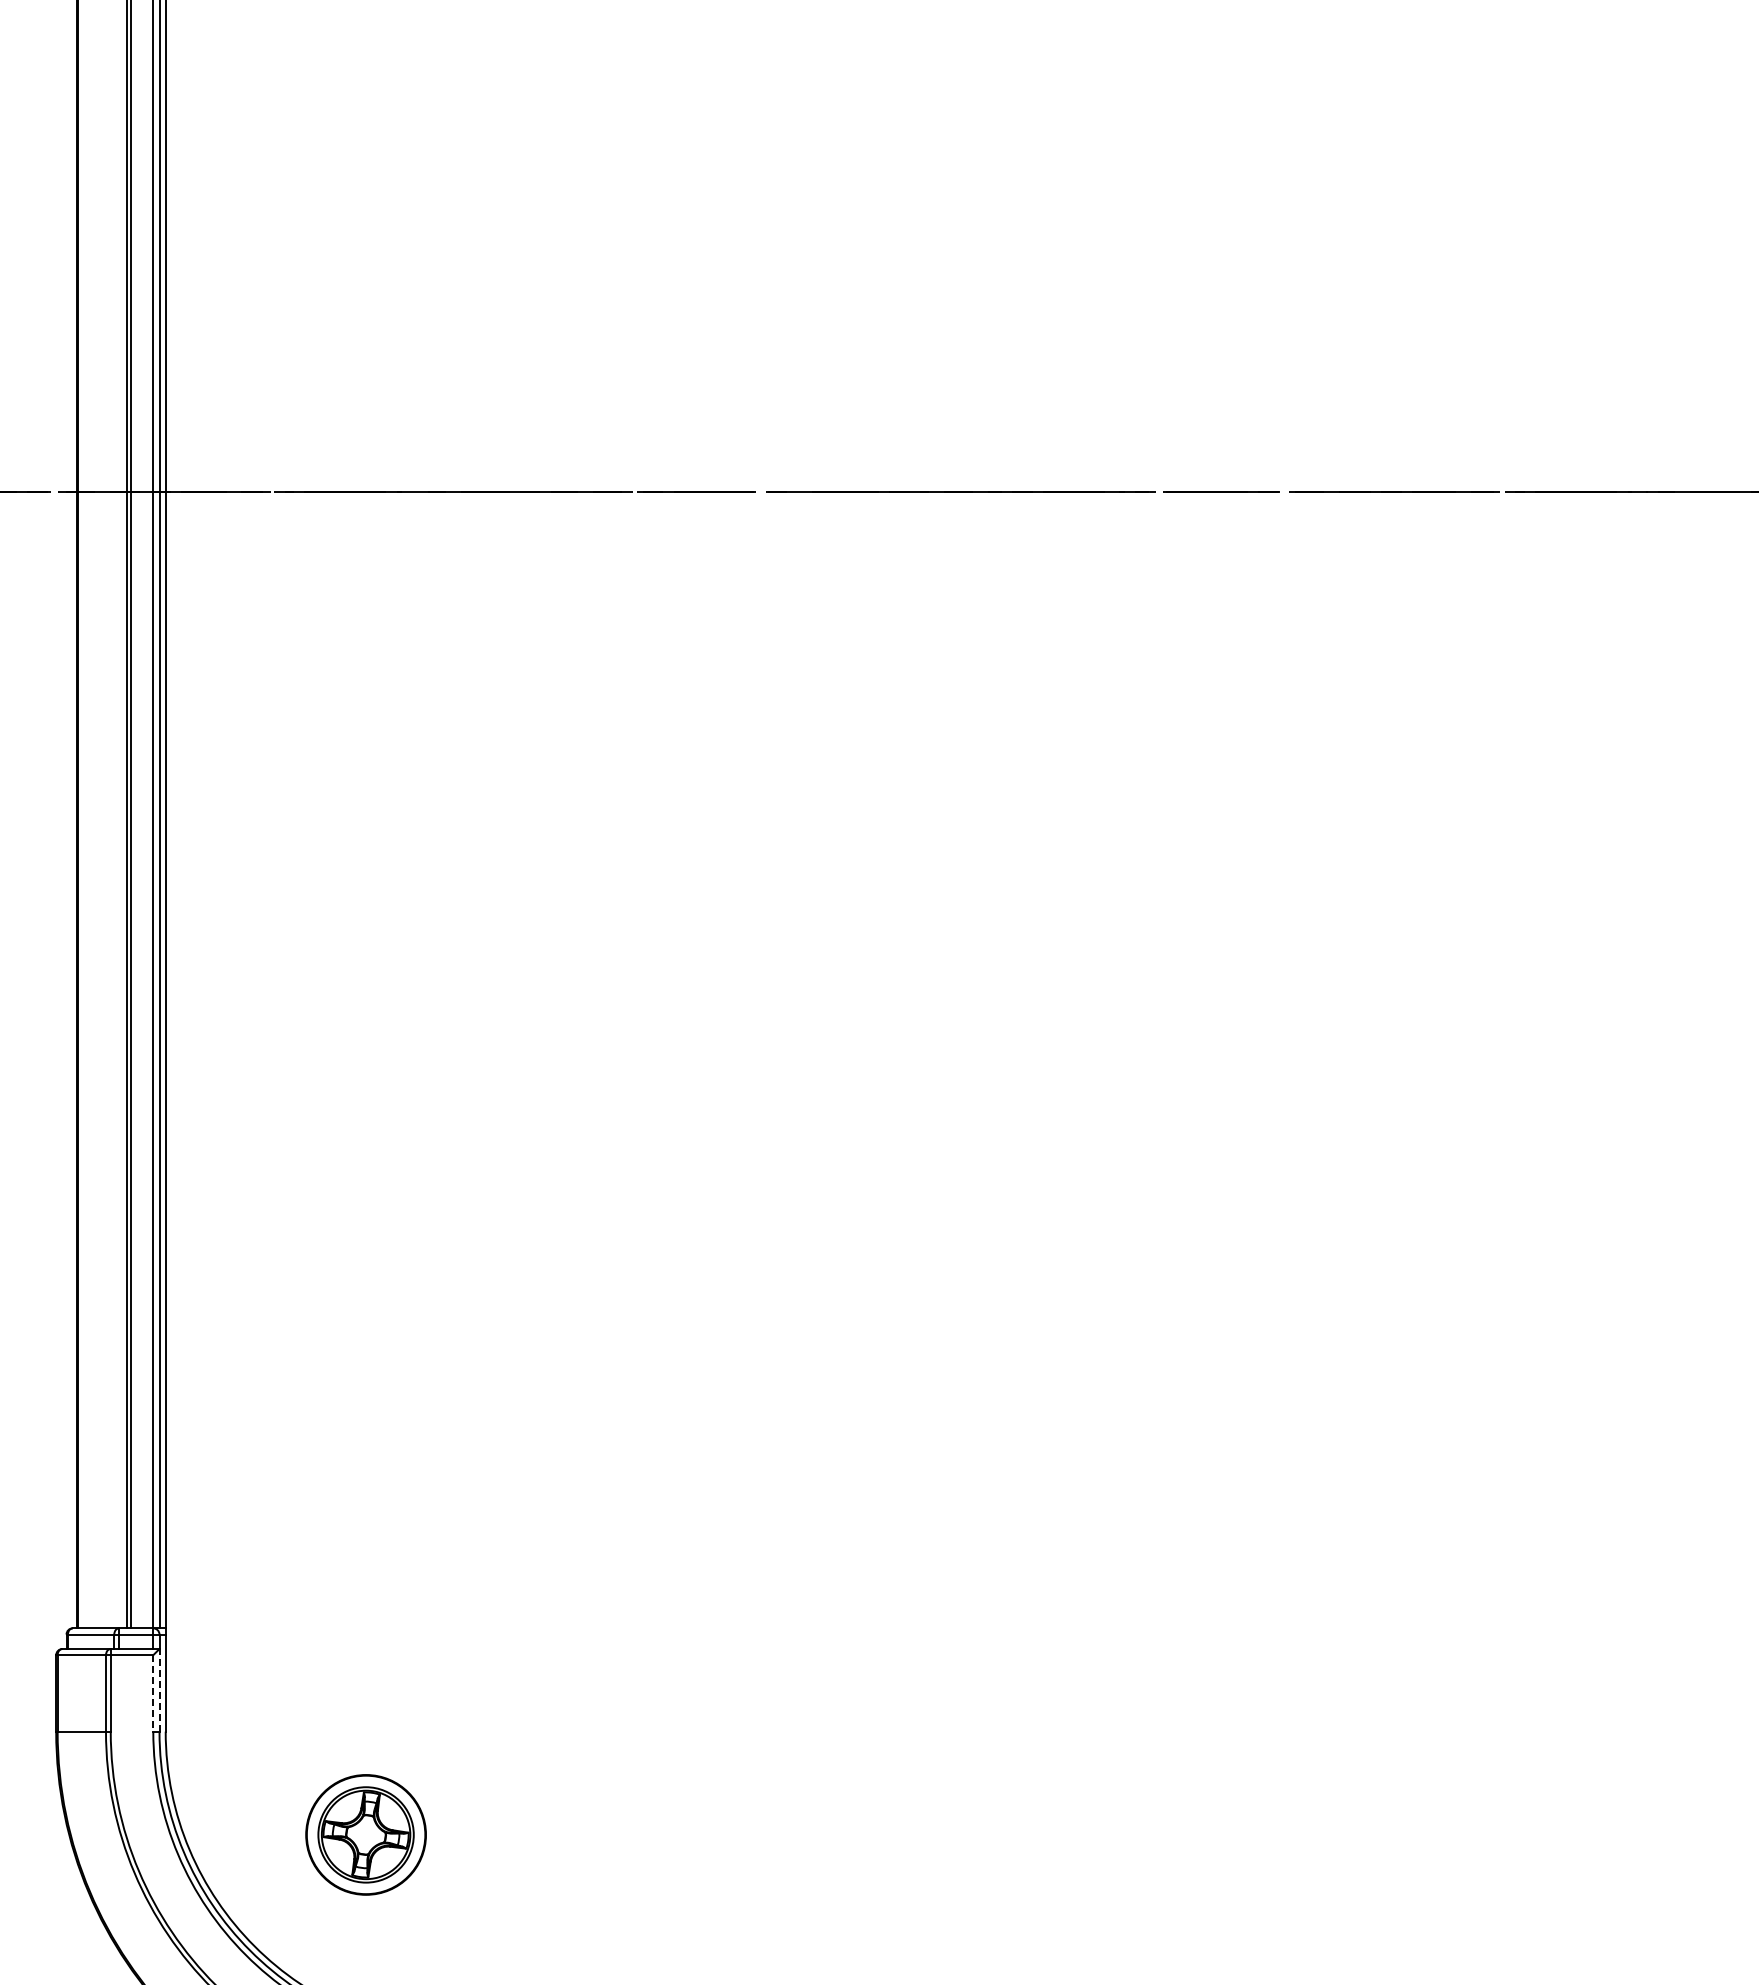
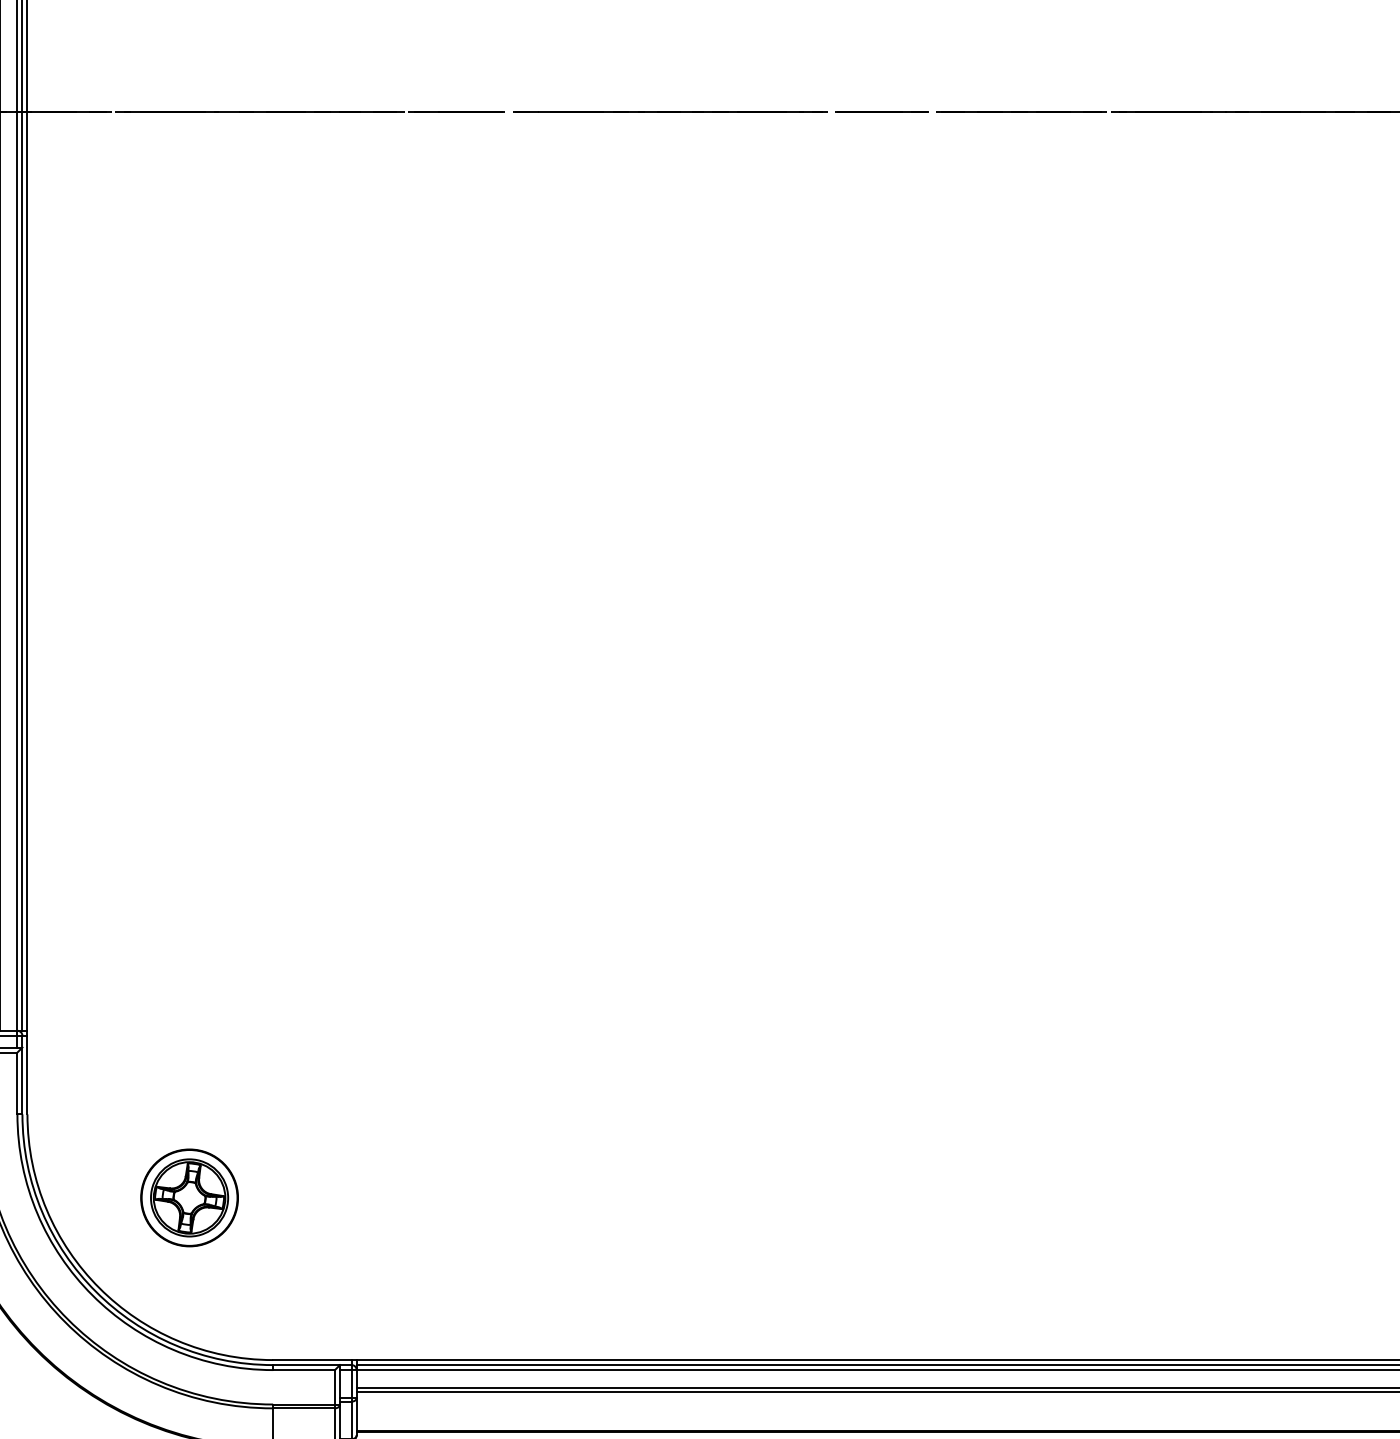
line: (159, 1689) -> (22, 1080), dashed -> solid
line: (153, 1693) -> (17, 1083), dashed -> solid

